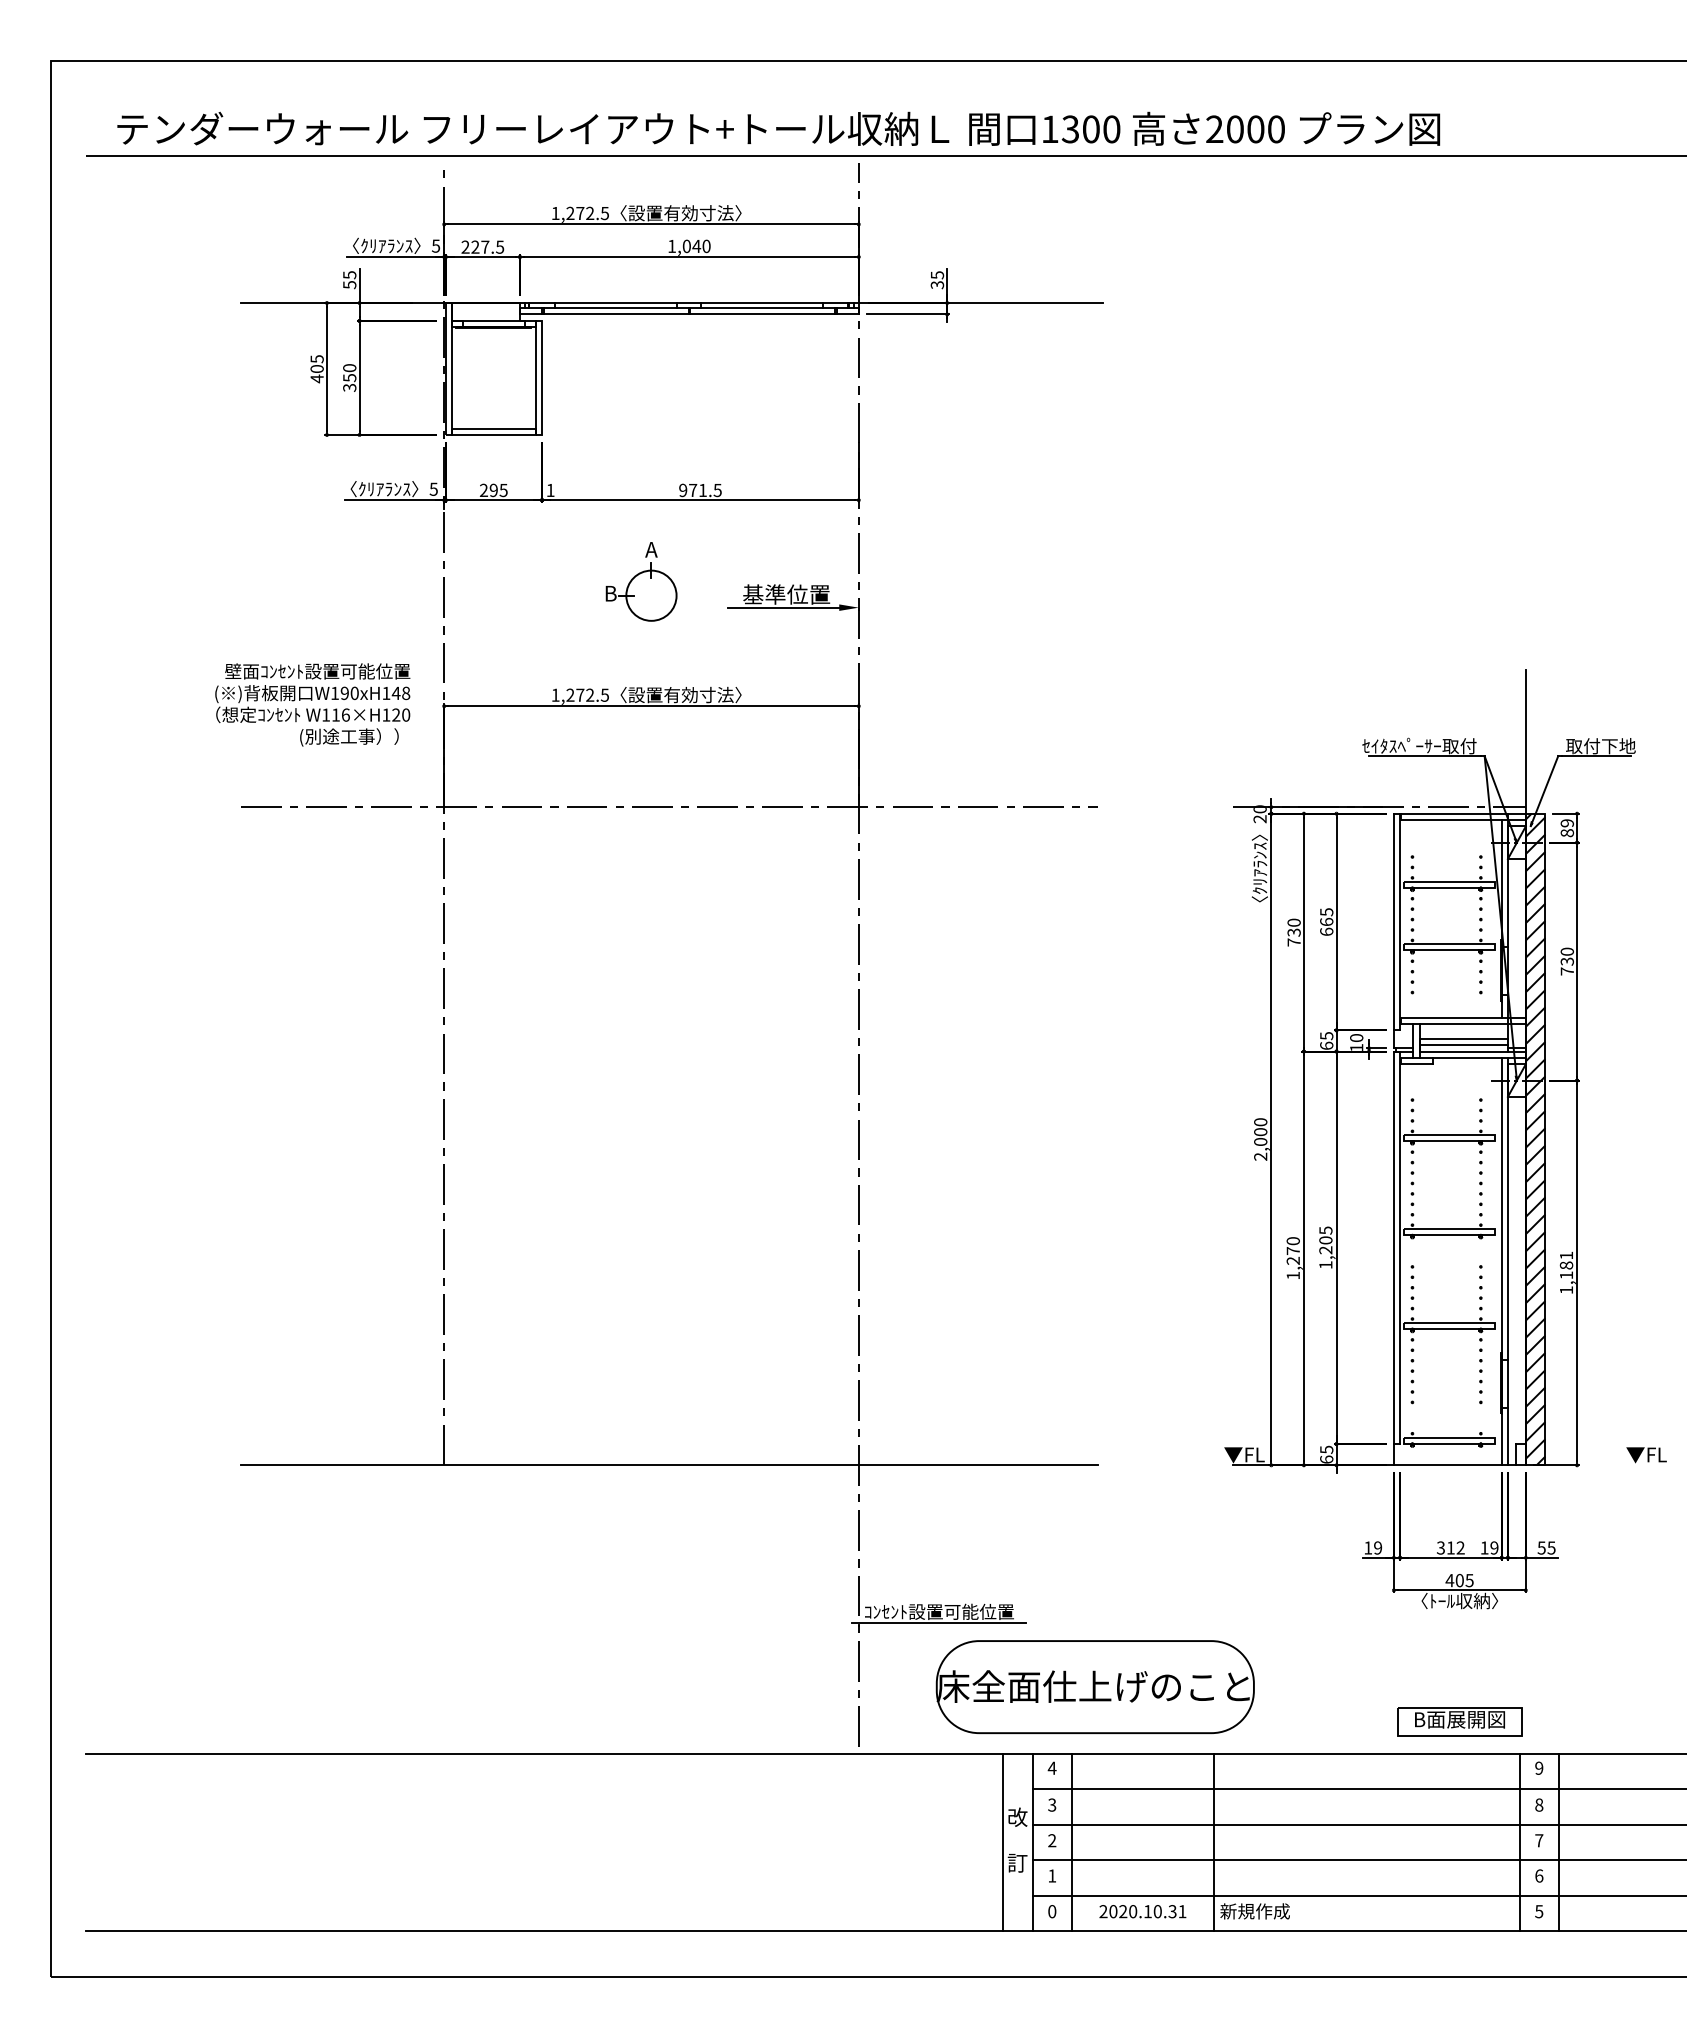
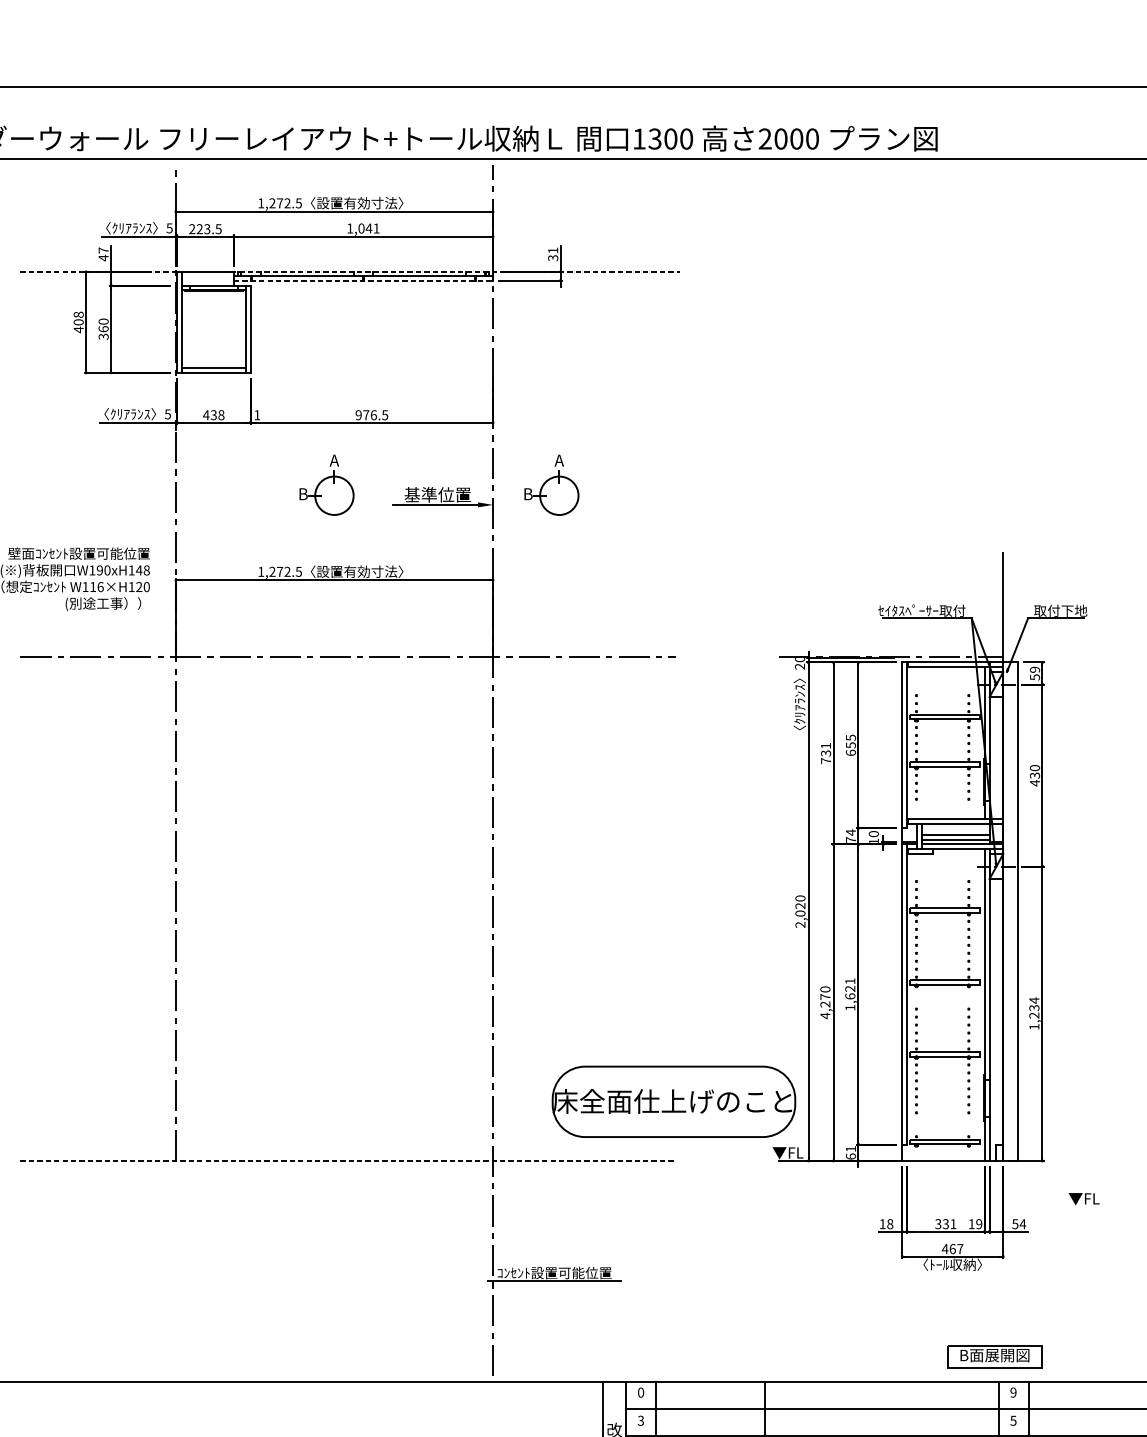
text: (485, 246) -> (207, 228), 227.5 -> 223.5
text: (706, 246) -> (376, 228), 1,040 -> 1,041
text: (937, 275) -> (553, 250), 35 -> 31
text: (349, 280) -> (103, 254), 55 -> 47
line: (672, 303) -> (350, 272), solid -> dashed
line: (689, 314) -> (363, 280), solid -> dashed
text: (316, 359) -> (78, 315), 405 -> 408
text: (349, 377) -> (103, 328), 350 -> 360
text: (493, 489) -> (213, 414), 295 -> 438
text: (703, 490) -> (374, 415), 971.5 -> 976.5
part: (935, 581) -> (551, 484), added
text: (1566, 833) -> (1034, 677), 89 -> 59
text: (1326, 921) -> (850, 744), 665 -> 655
text: (1293, 922) -> (825, 745), 730 -> 731
text: (1566, 971) -> (1034, 783), 730 -> 430
text: (1326, 1040) -> (850, 835), 65 -> 74
text: (1260, 1132) -> (800, 906), 2,000 -> 2,020
hatch: (1535, 1139) -> (1010, 911), removed
text: (1325, 1240) -> (850, 988), 1,205 -> 1,621
text: (1565, 1265) -> (1033, 1008), 1,181 -> 1,234
text: (1292, 1275) -> (824, 1015), 1,270 -> 4,270
text: (1326, 1449) -> (850, 1148), 65 -> 61
text: (1646, 1455) -> (1084, 1199), moved
line: (669, 1465) -> (348, 1161), solid -> dashed
text: (1378, 1547) -> (890, 1223), 19 -> 18
text: (1455, 1547) -> (949, 1223), 312 -> 331
text: (1551, 1547) -> (1022, 1223), 55 -> 54
text: (1464, 1580) -> (956, 1249), 405 -> 467
part: (1094, 1687) -> (673, 1102), moved
part: (1459, 1721) -> (994, 1356), moved
text: (1051, 1767) -> (640, 1392), 4 -> 0
text: (1539, 1804) -> (1013, 1420), 8 -> 5

